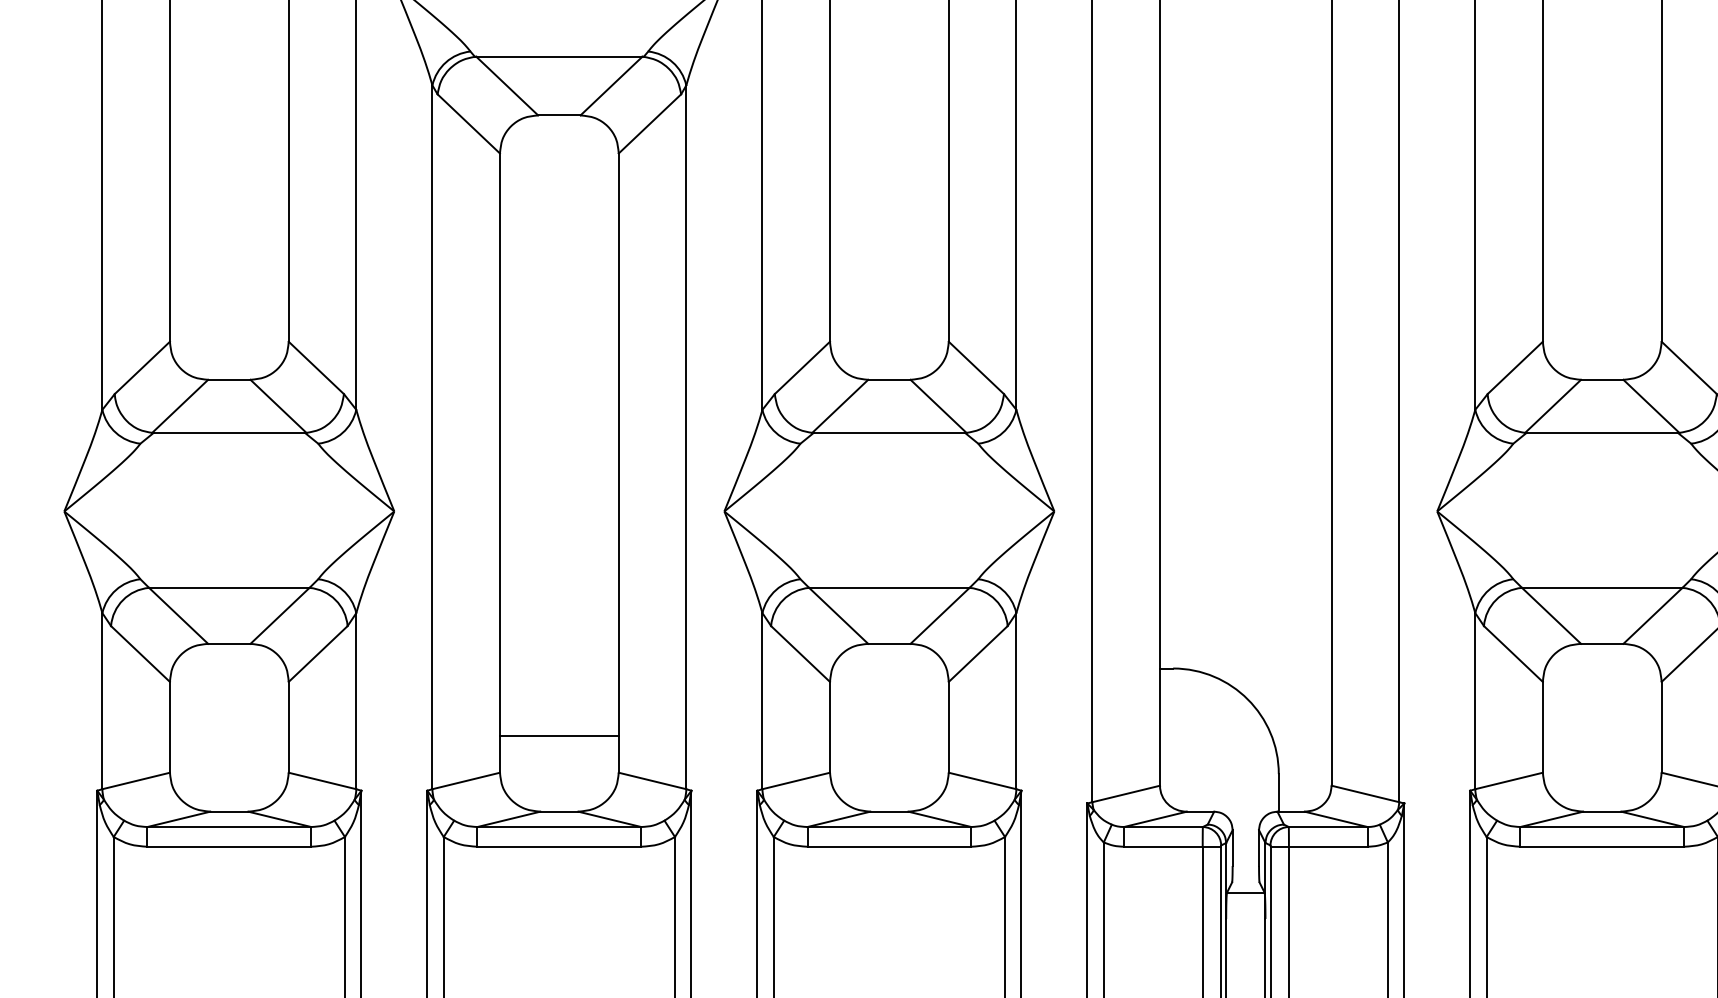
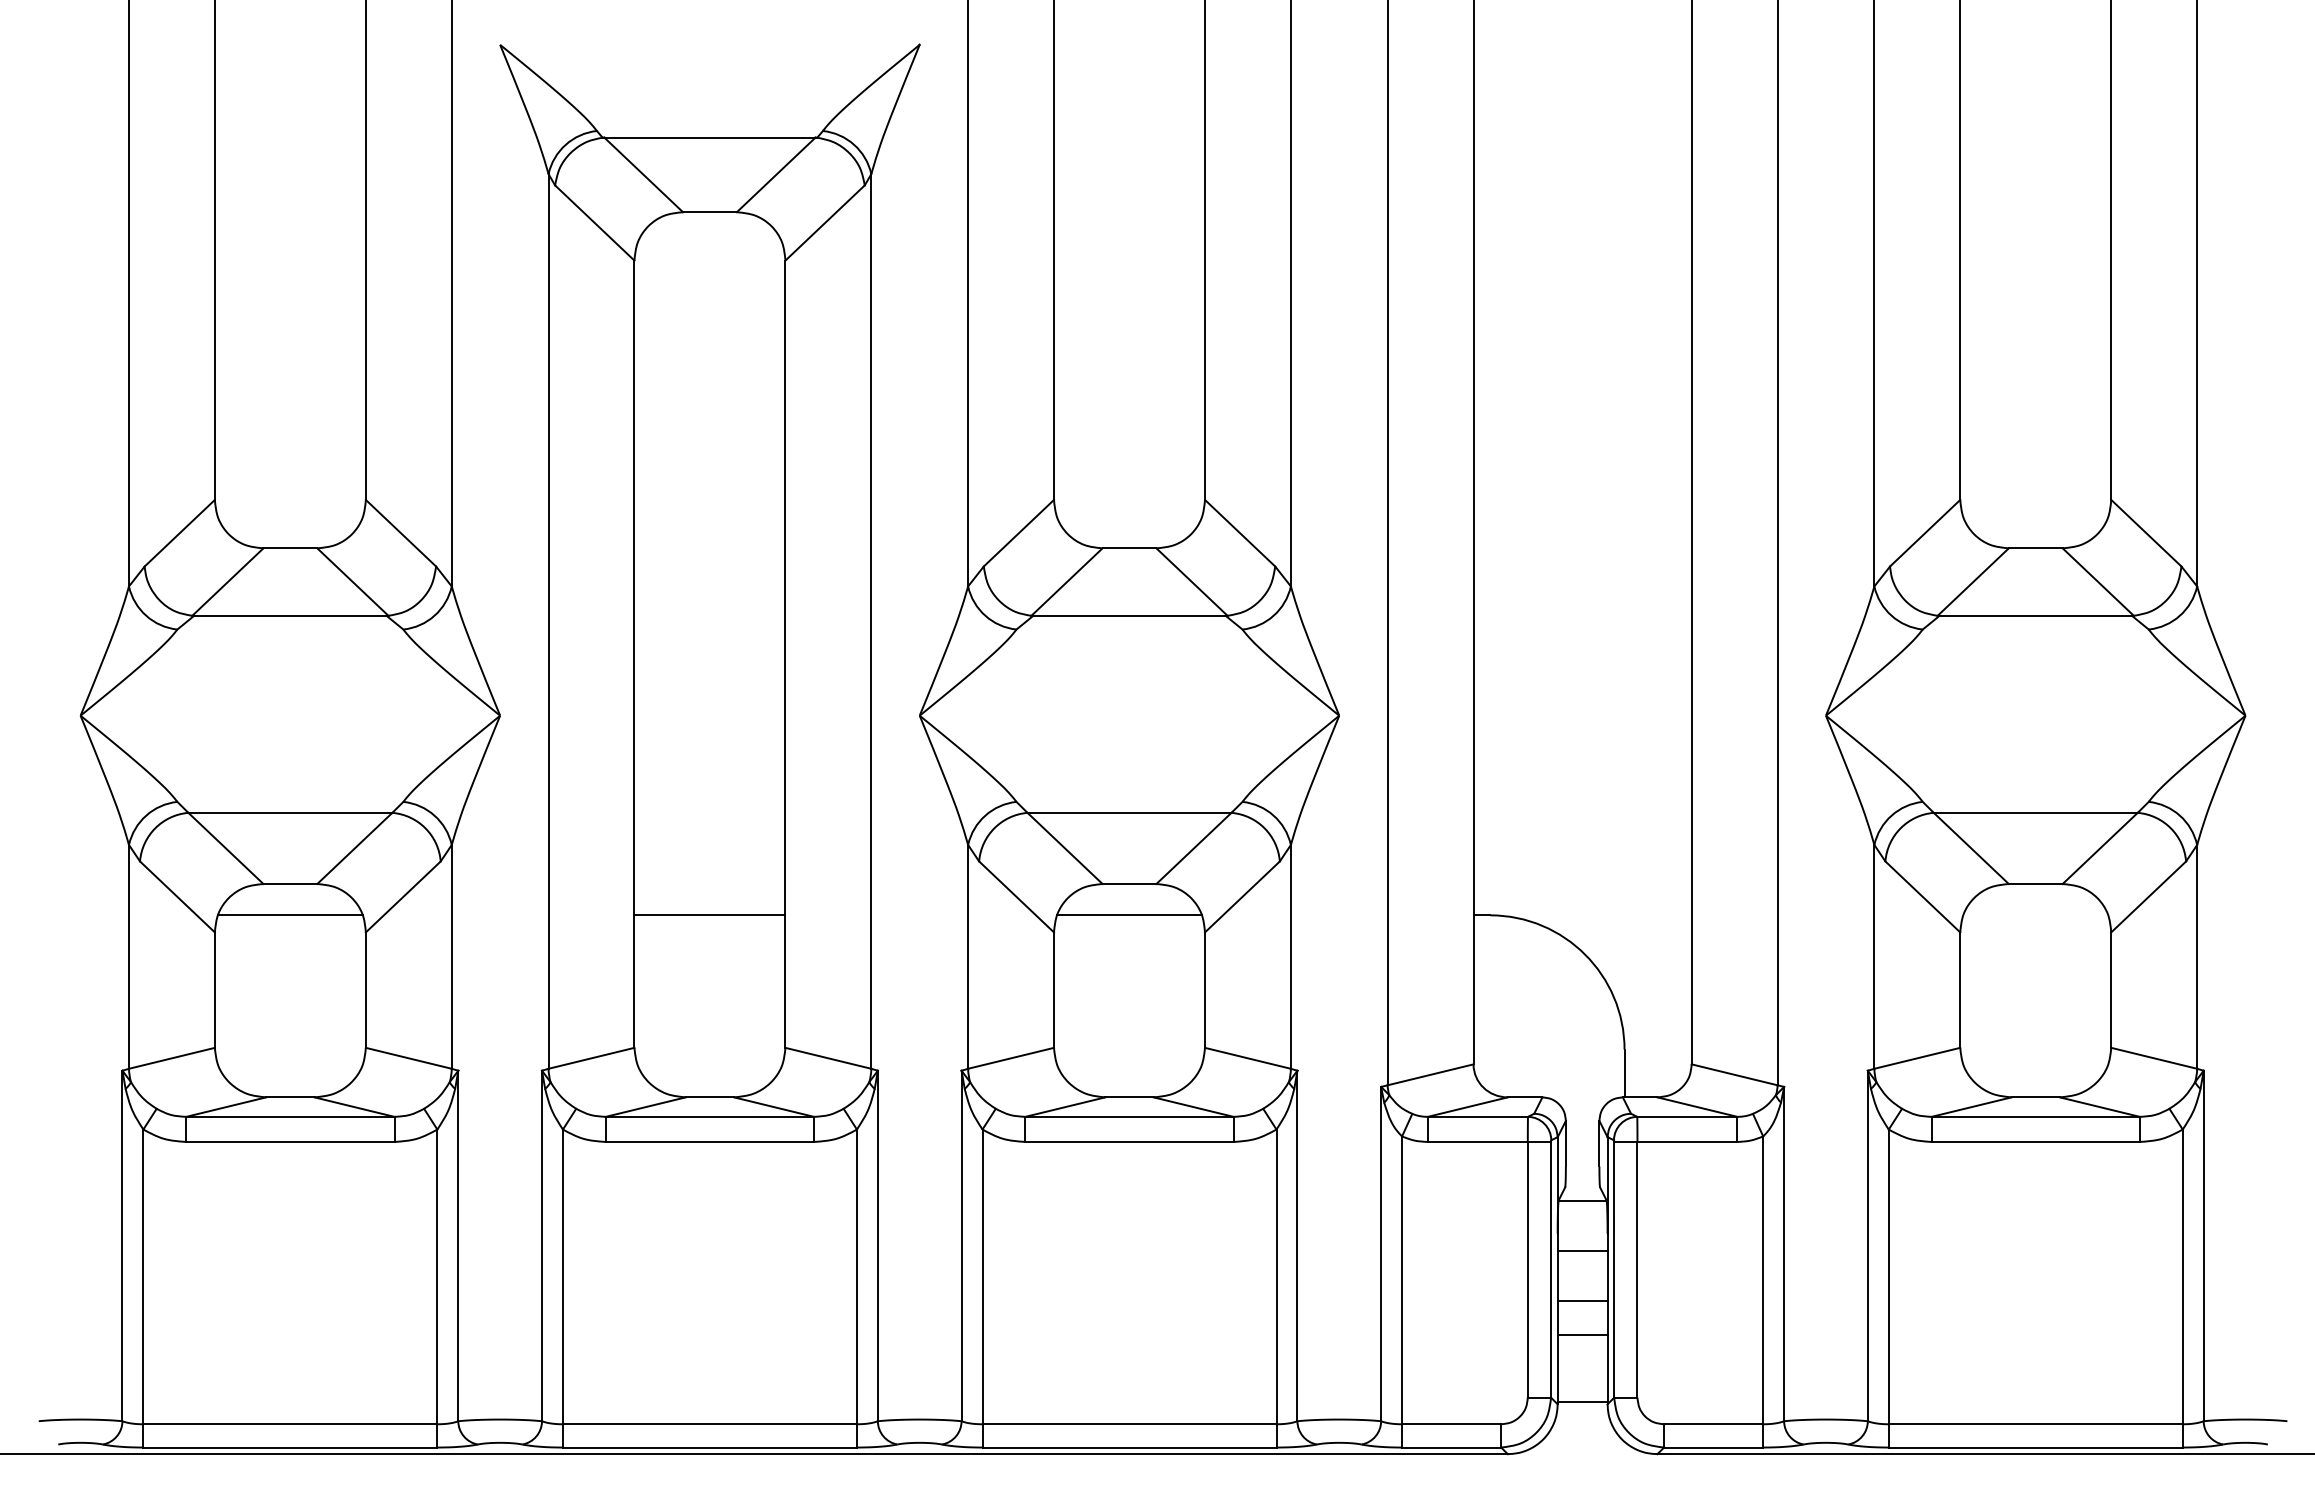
line: (229, 668) -> (290, 915), added
line: (889, 668) -> (1129, 915), added
line: (559, 736) -> (709, 915), moved
line: (1245, 932) -> (1582, 1251), added
line: (1245, 972) -> (1582, 1301), added

